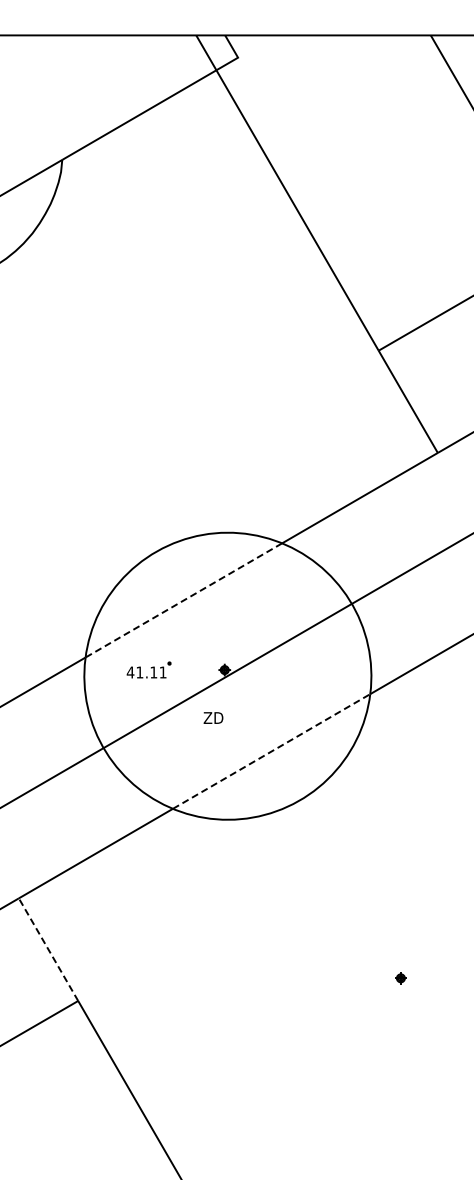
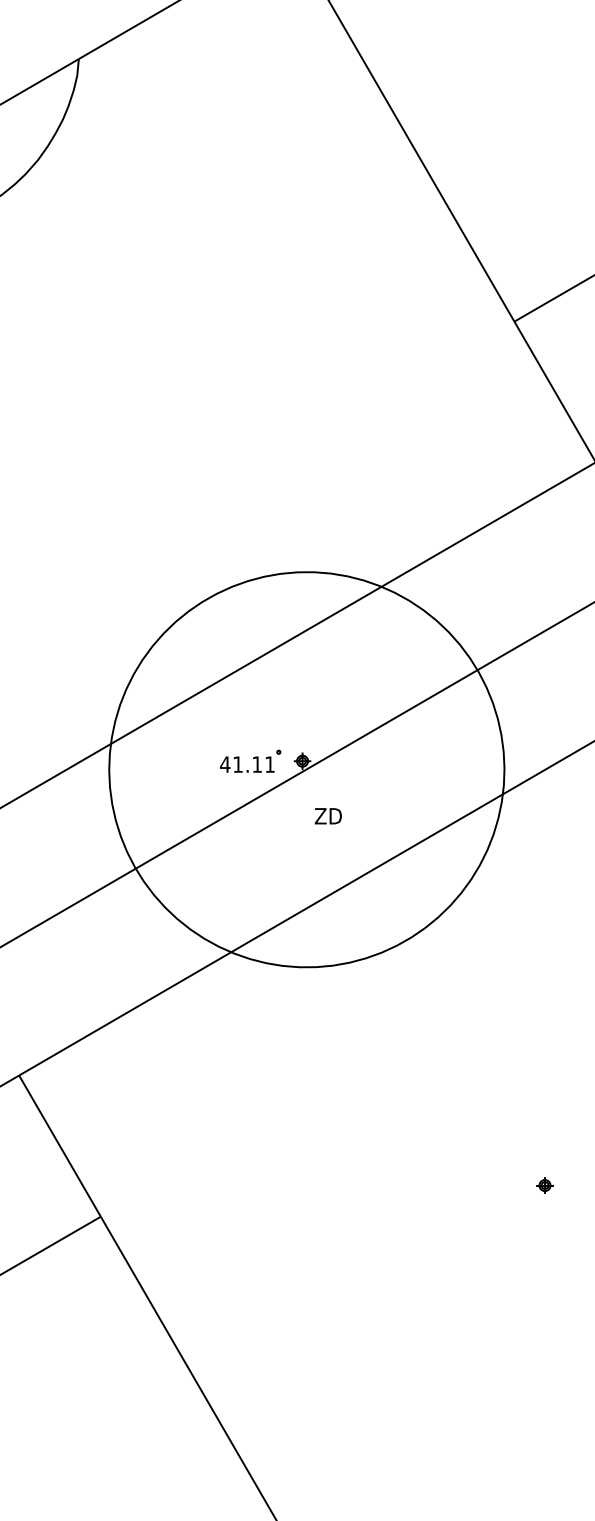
line: (183, 600) -> (245, 665), dashed -> solid
part: (148, 669) -> (249, 760), moved
text: (213, 717) -> (328, 815), moved
line: (272, 751) -> (368, 873), dashed -> solid
line: (48, 949) -> (59, 1145), dashed -> solid

